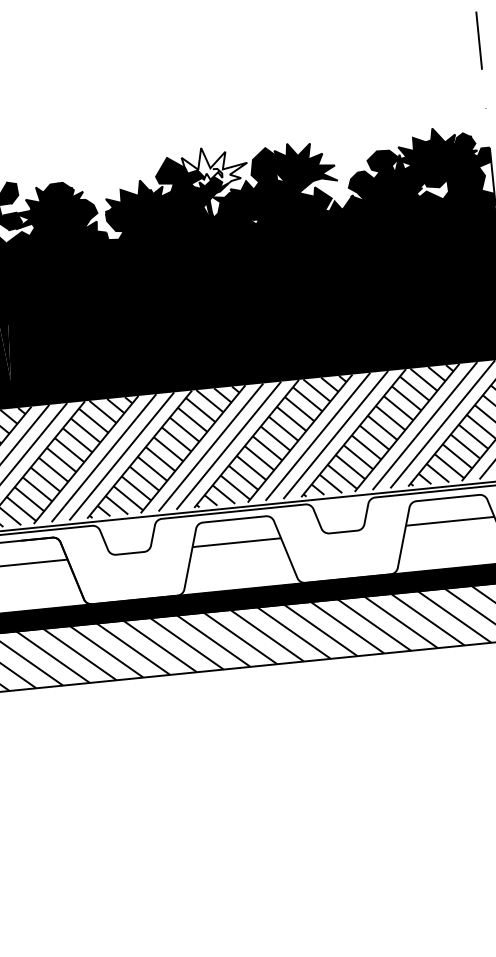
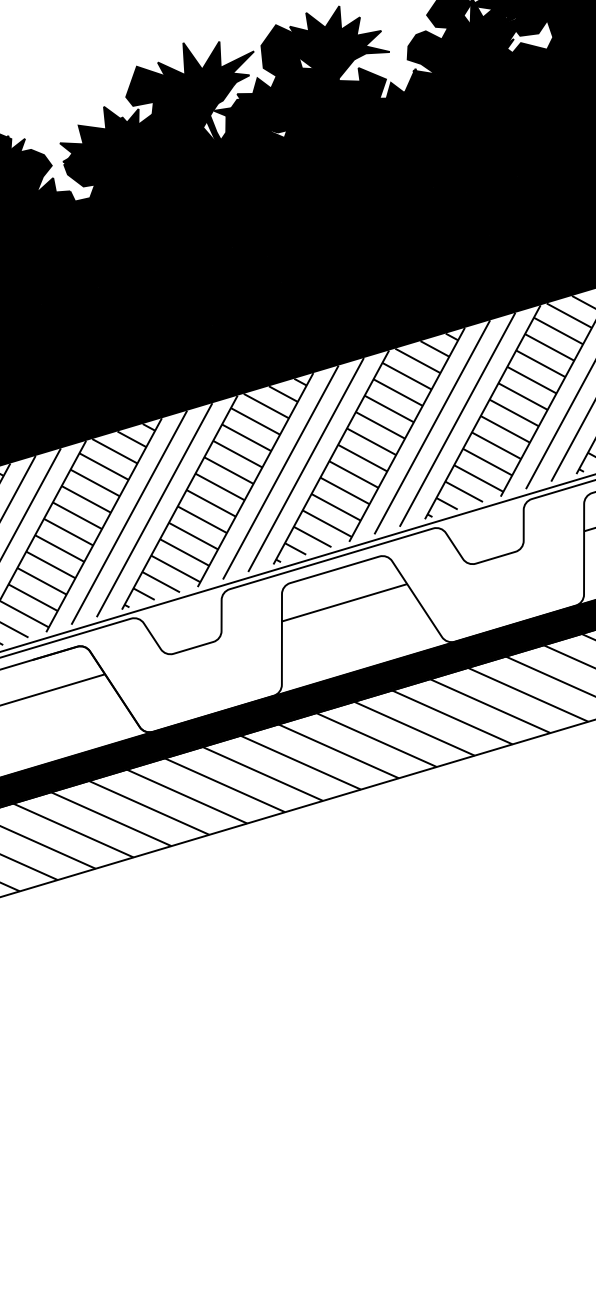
fill: (209, 167) -> (200, 68), added

